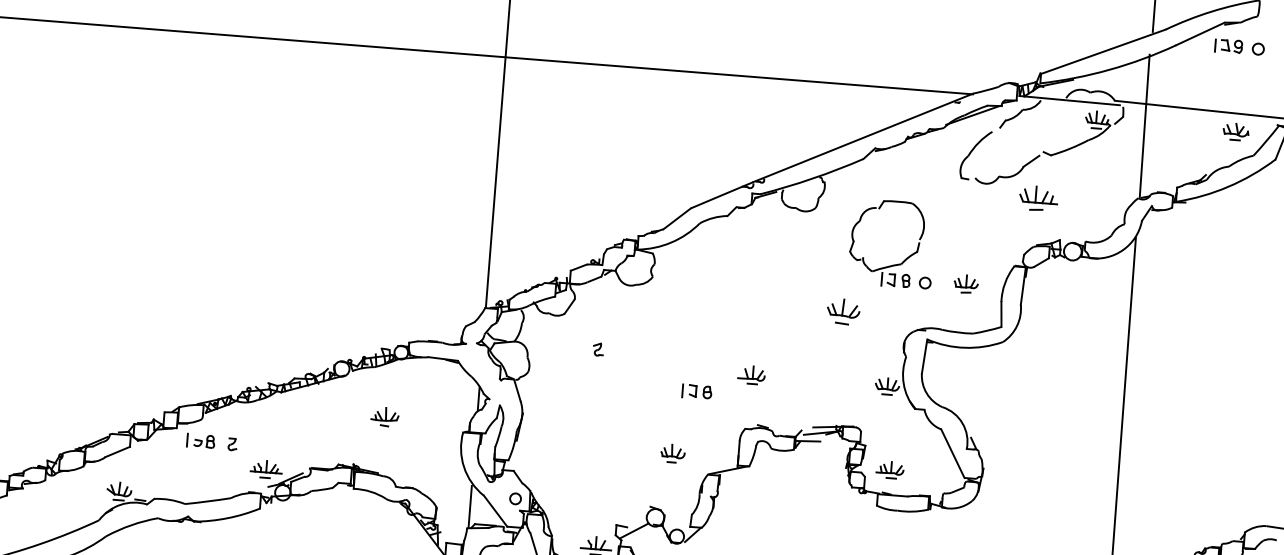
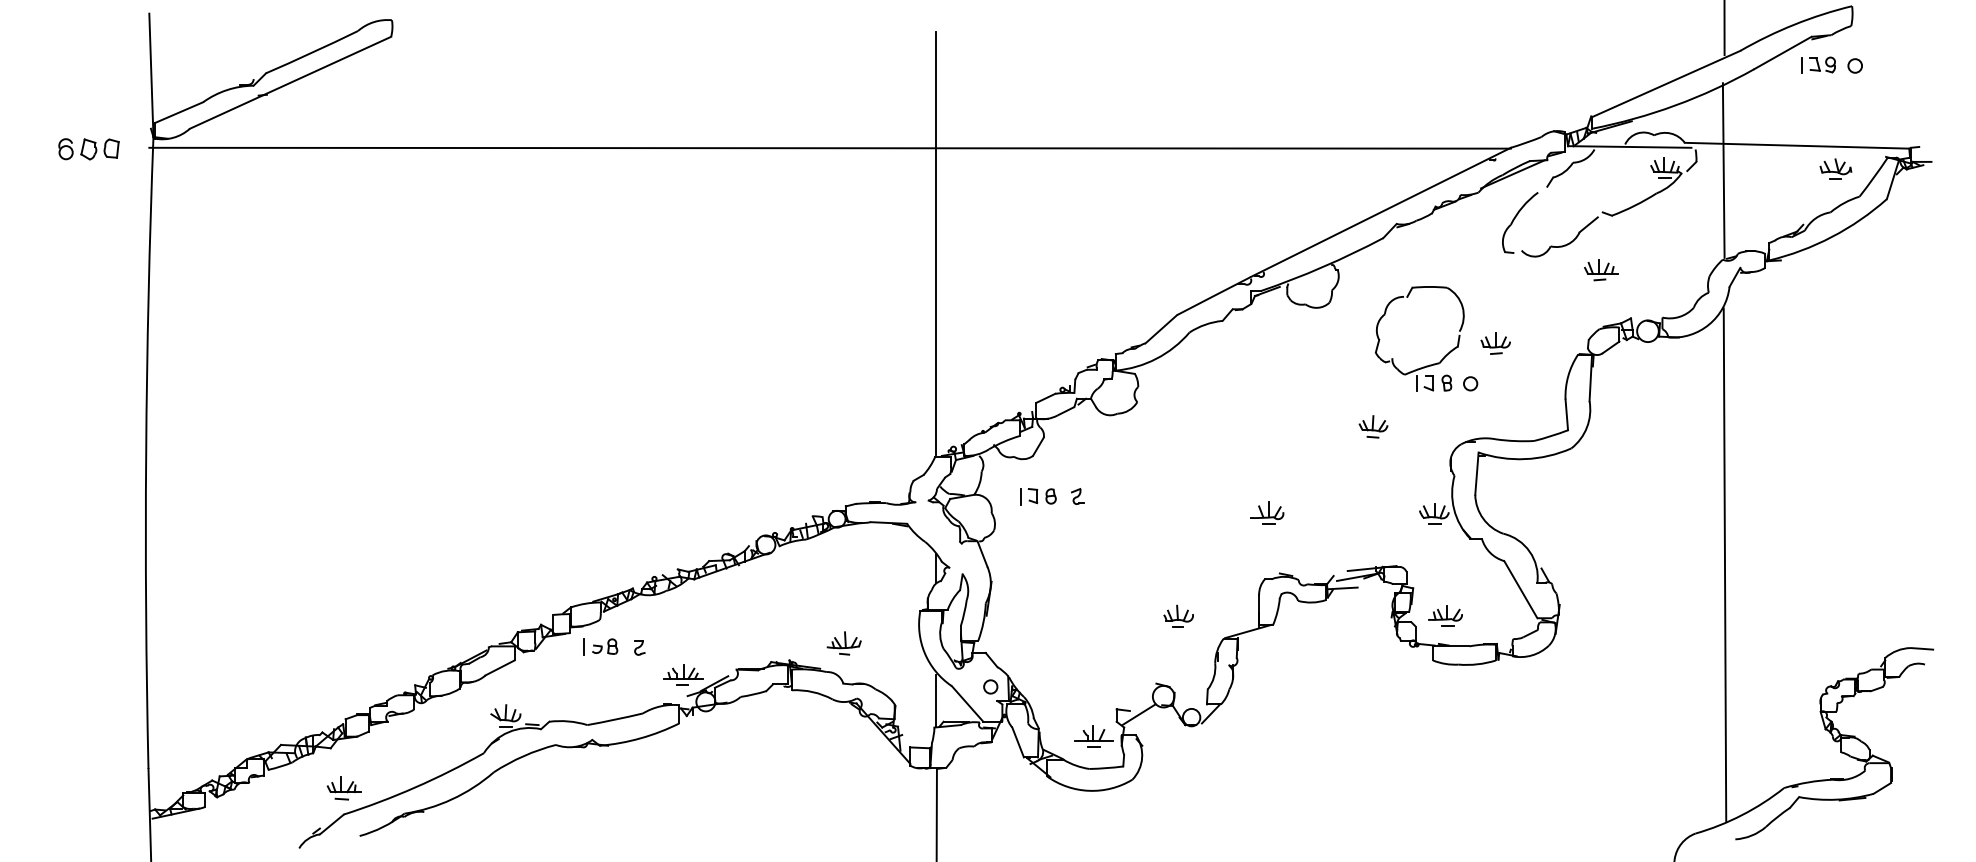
part: (1038, 199) -> (1601, 270), size x0.71
part: (965, 284) -> (1495, 343), moved
part: (843, 311) -> (1373, 426), size x0.71
part: (697, 391) -> (1038, 496), moved
part: (384, 416) -> (843, 643), moved

